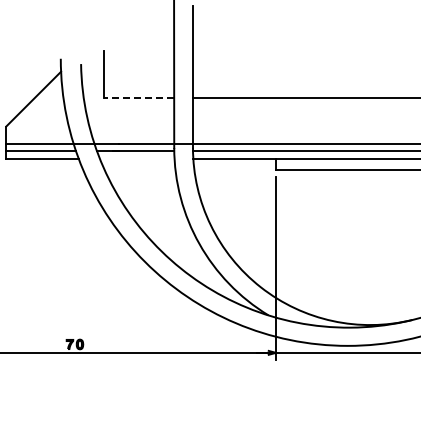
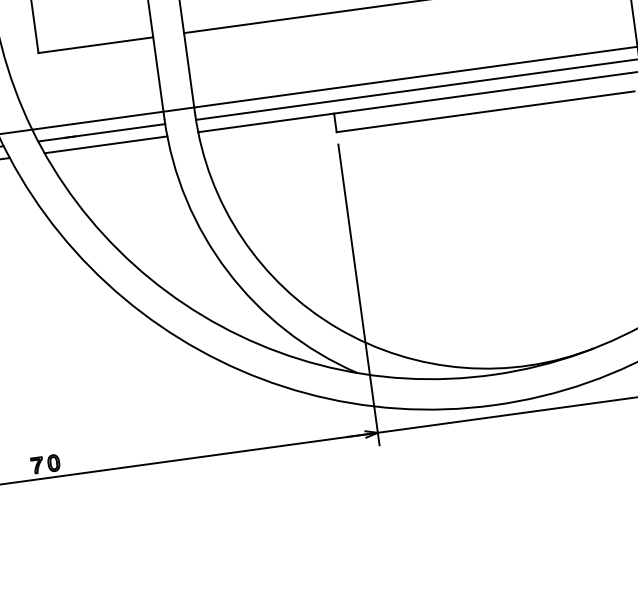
line: (139, 98) -> (96, 45), dashed -> solid
line: (136, 158) -> (104, 144), added

